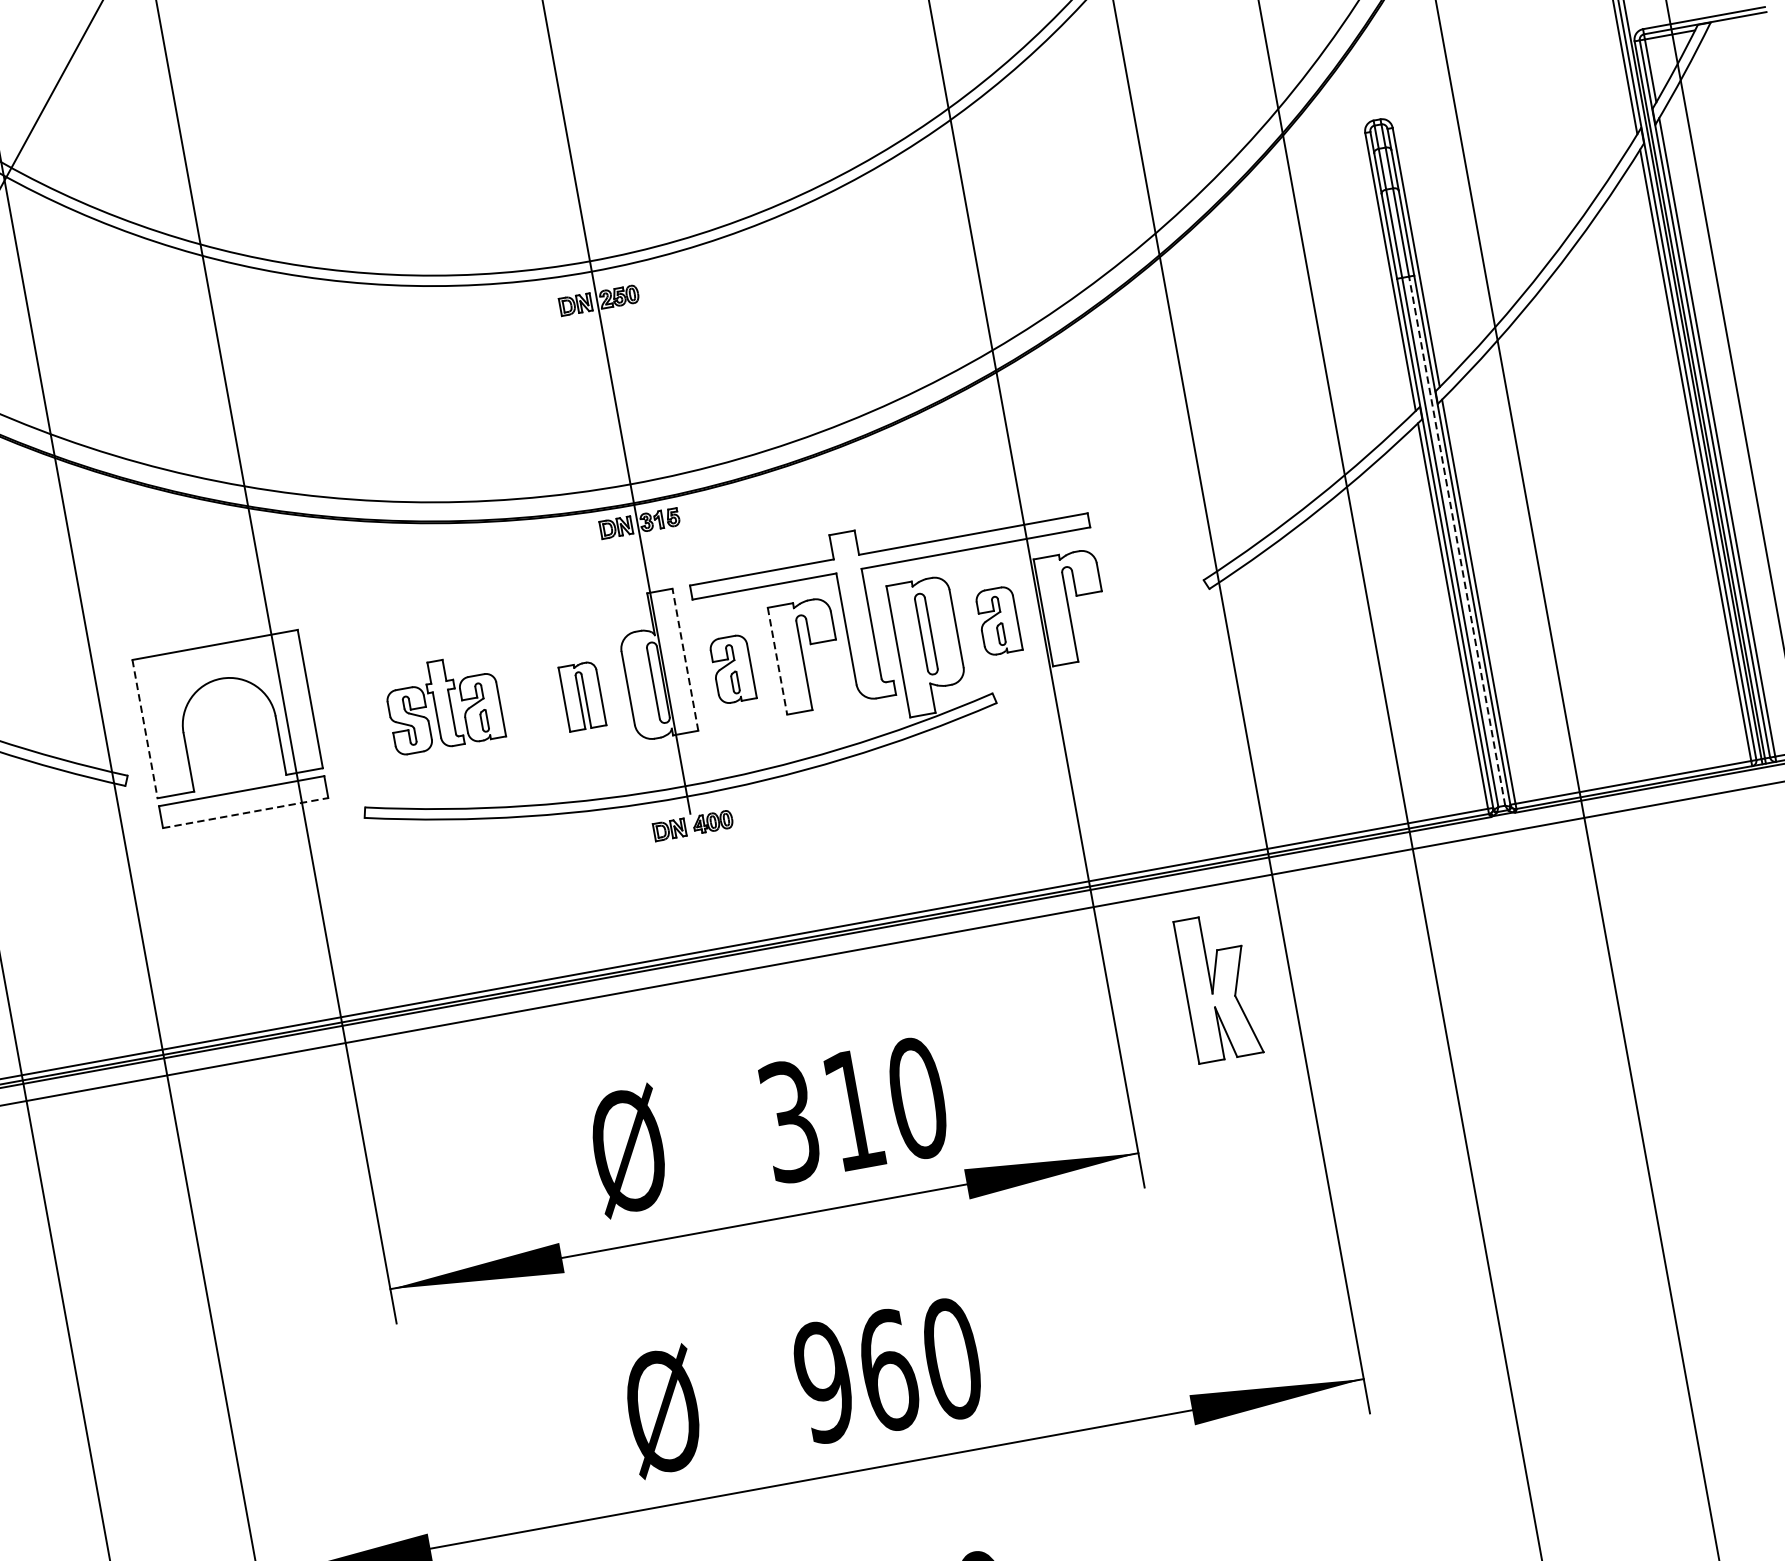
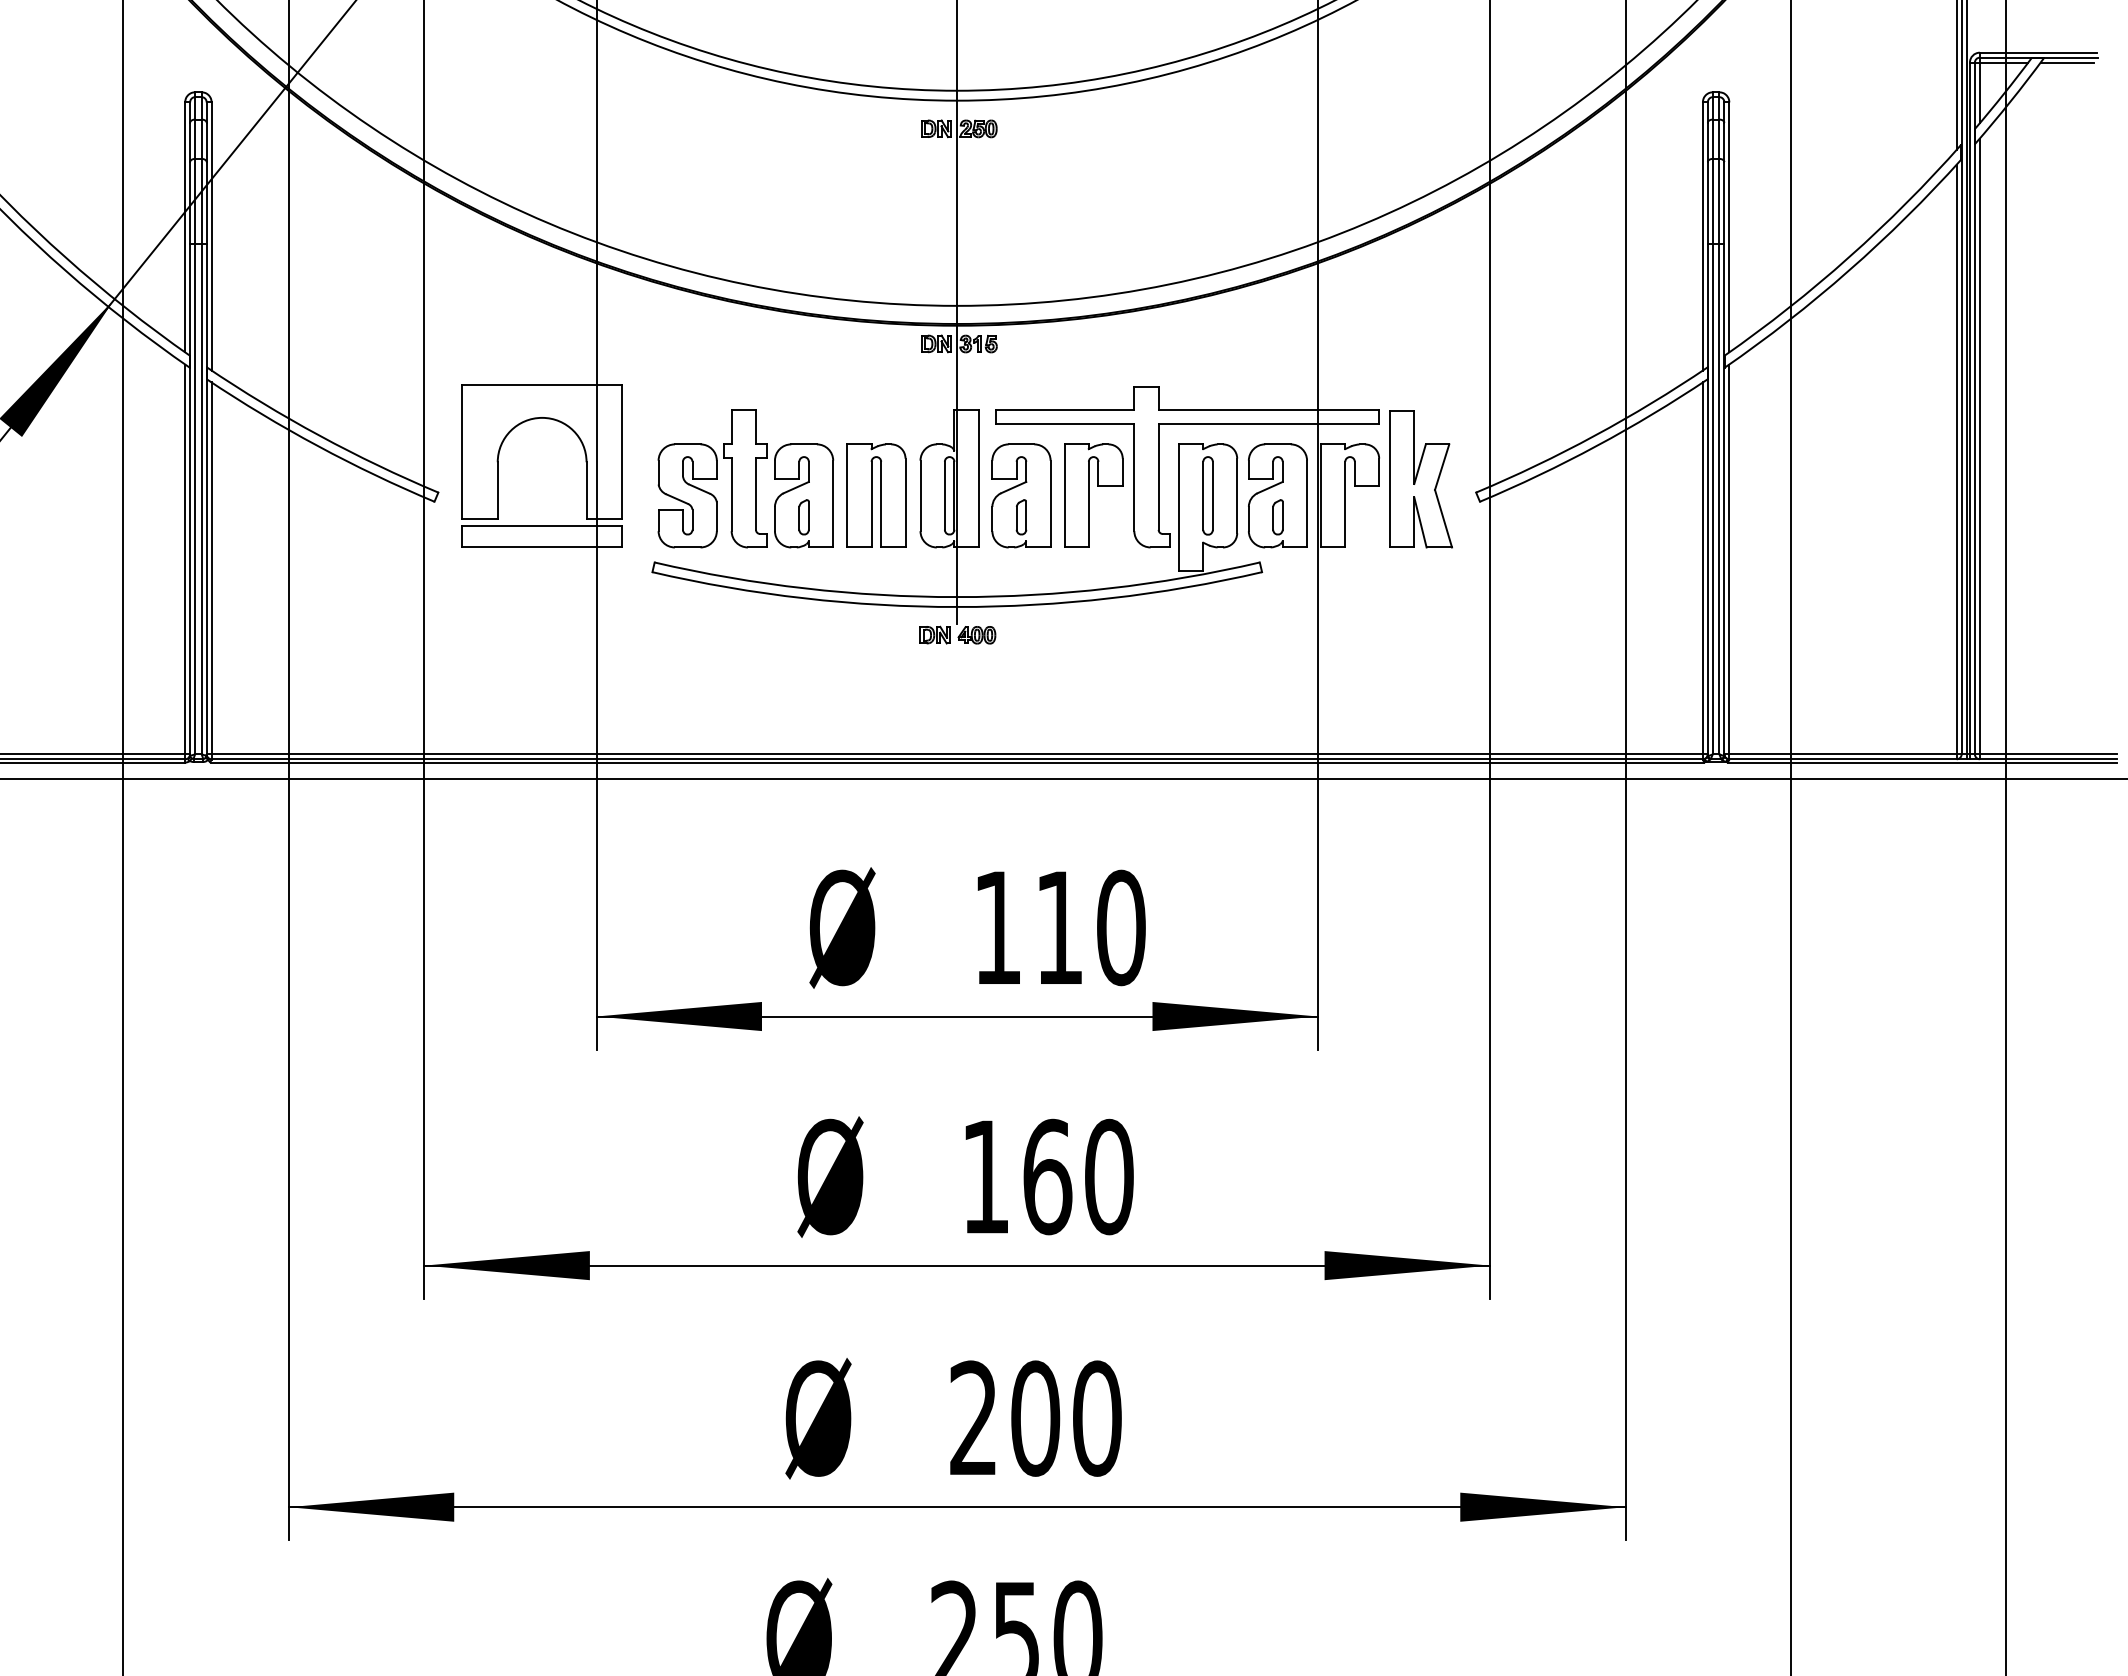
line: (1735, 22) -> (2067, 62), added
line: (1457, 540) -> (1719, 498), dashed -> solid
part: (998, 620) -> (1277, 495), size x1.67
line: (685, 659) -> (978, 478), dashed -> solid
line: (777, 660) -> (1064, 495), dashed -> solid
part: (732, 668) -> (1021, 495), size x1.67
part: (582, 696) -> (876, 495), size x1.67
part: (443, 703) -> (745, 478), size x1.67
line: (145, 729) -> (462, 452), dashed -> solid
line: (246, 813) -> (542, 547), dashed -> solid
part: (1218, 987) -> (1420, 479), moved
text: (789, 1121) -> (997, 927), 310 -> 110
text: (823, 1381) -> (985, 1176), 960 -> 160

